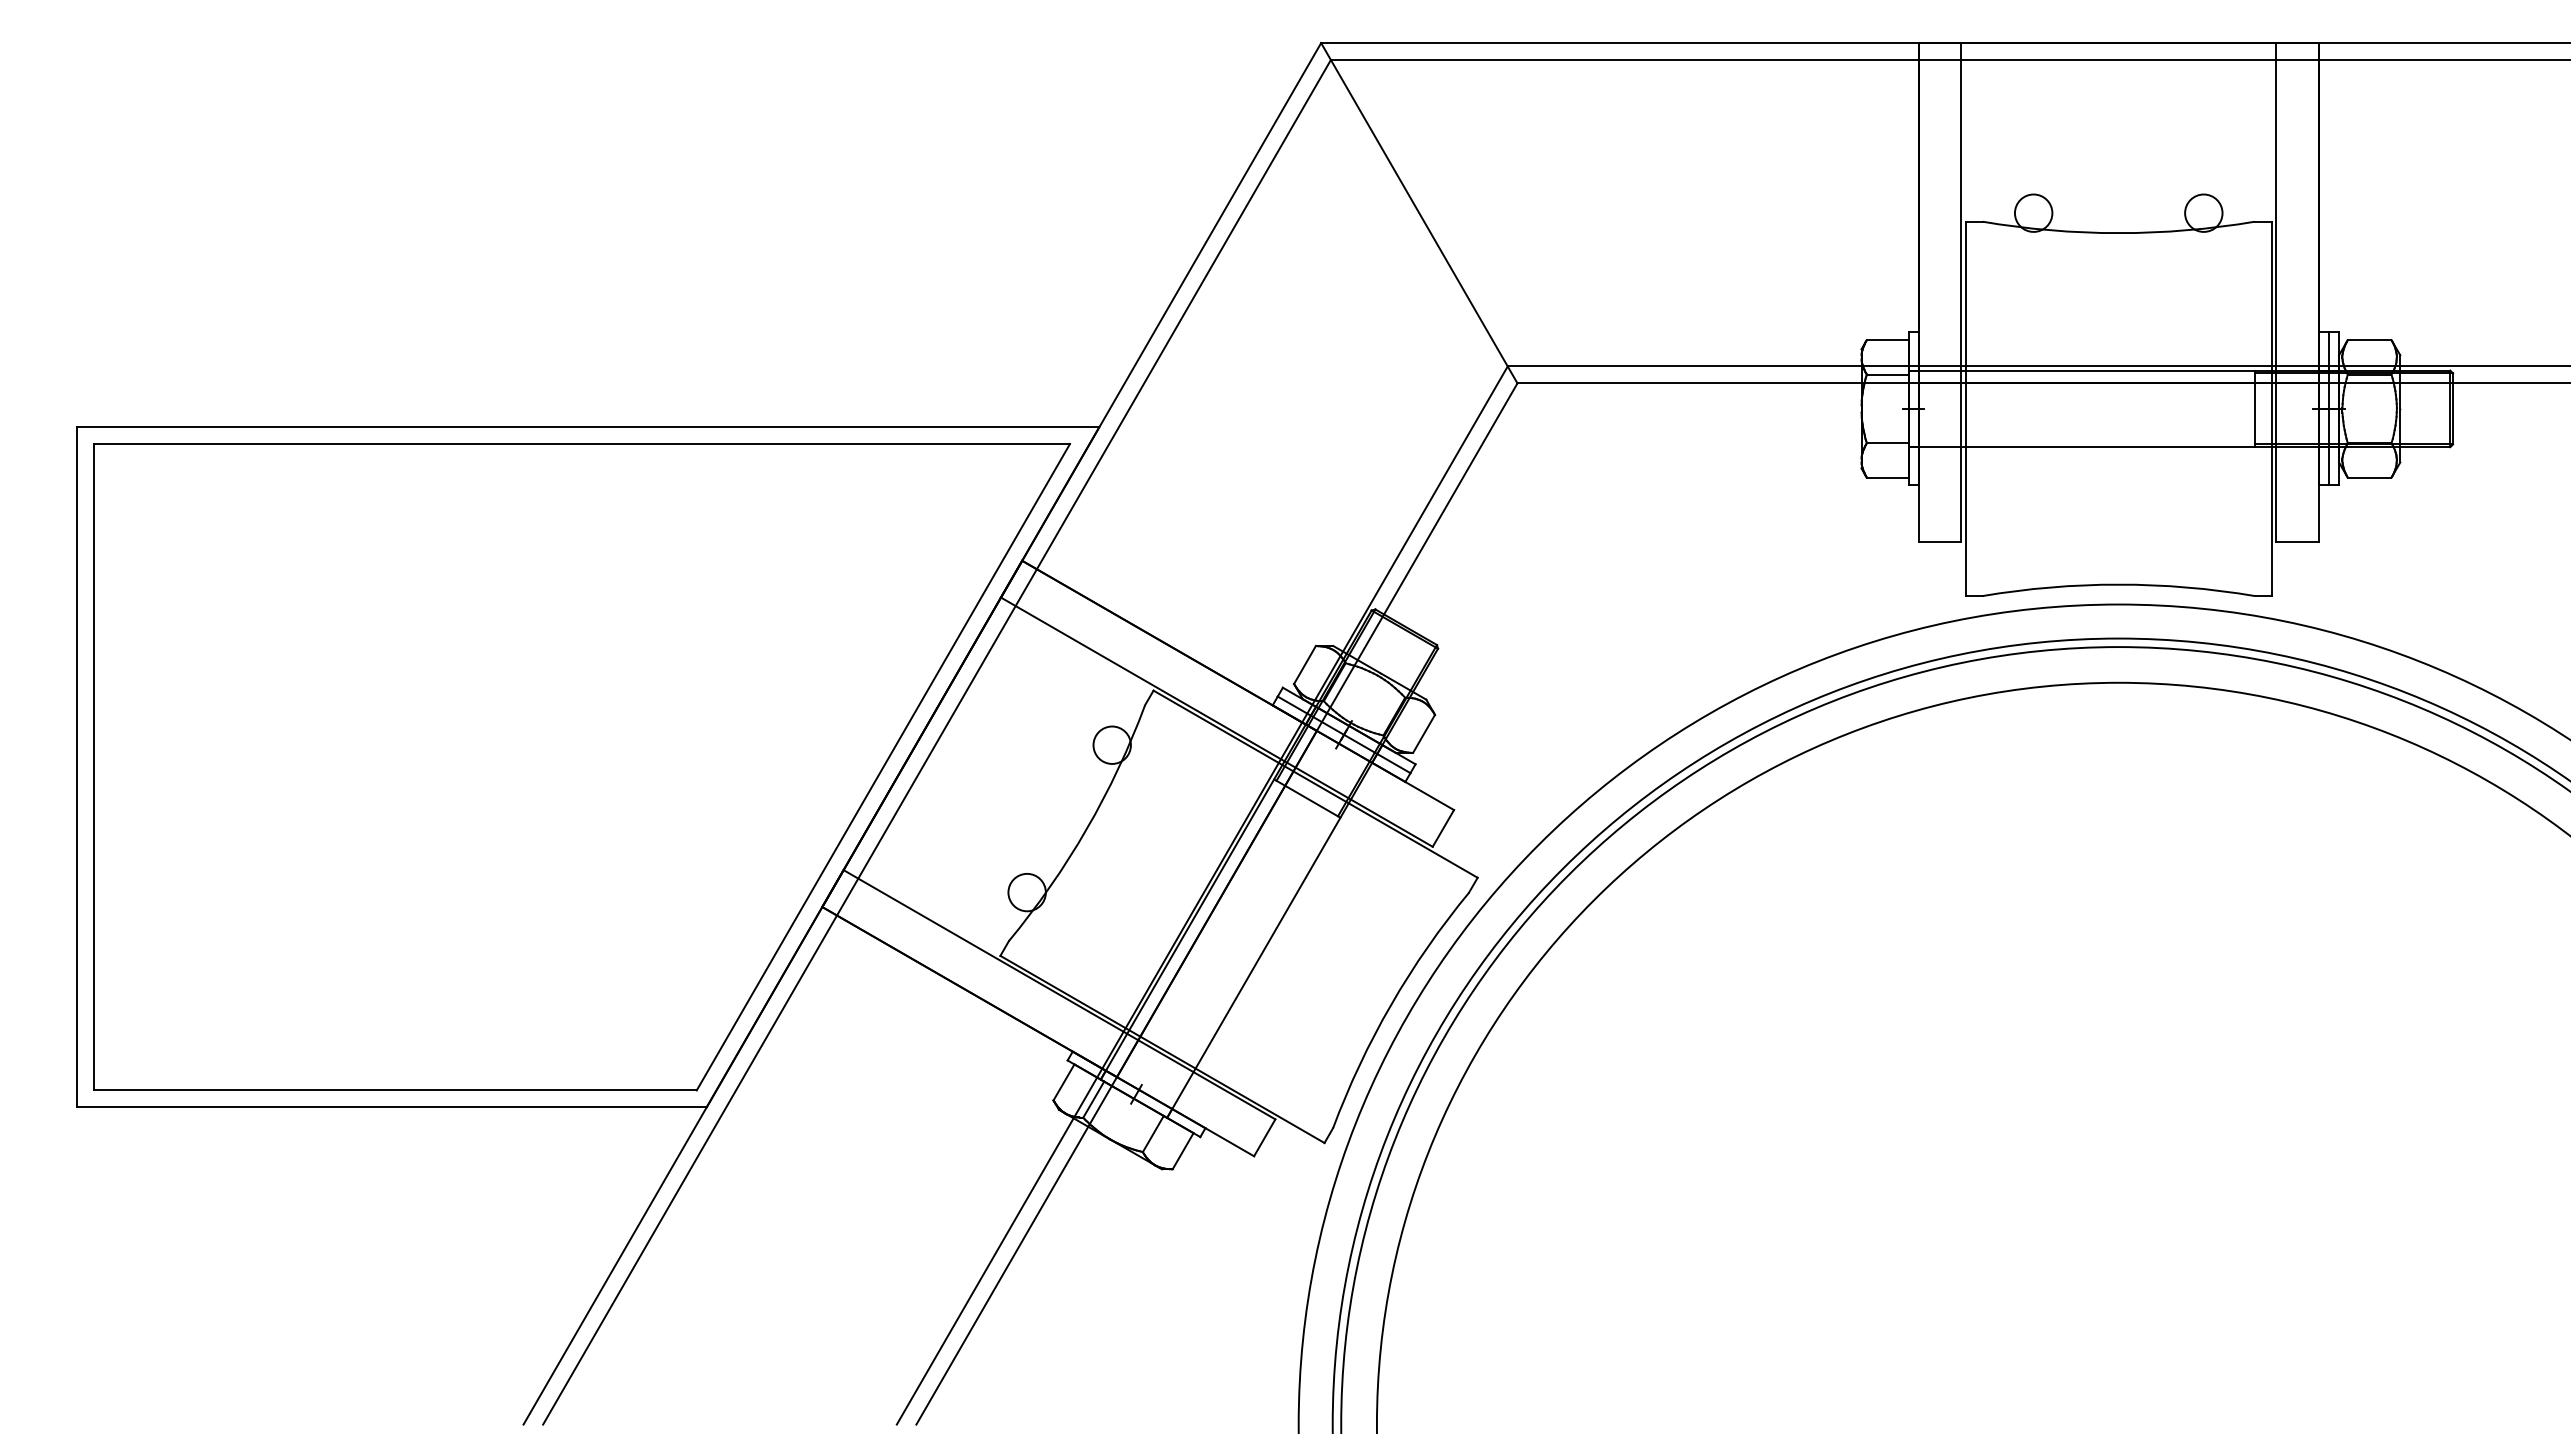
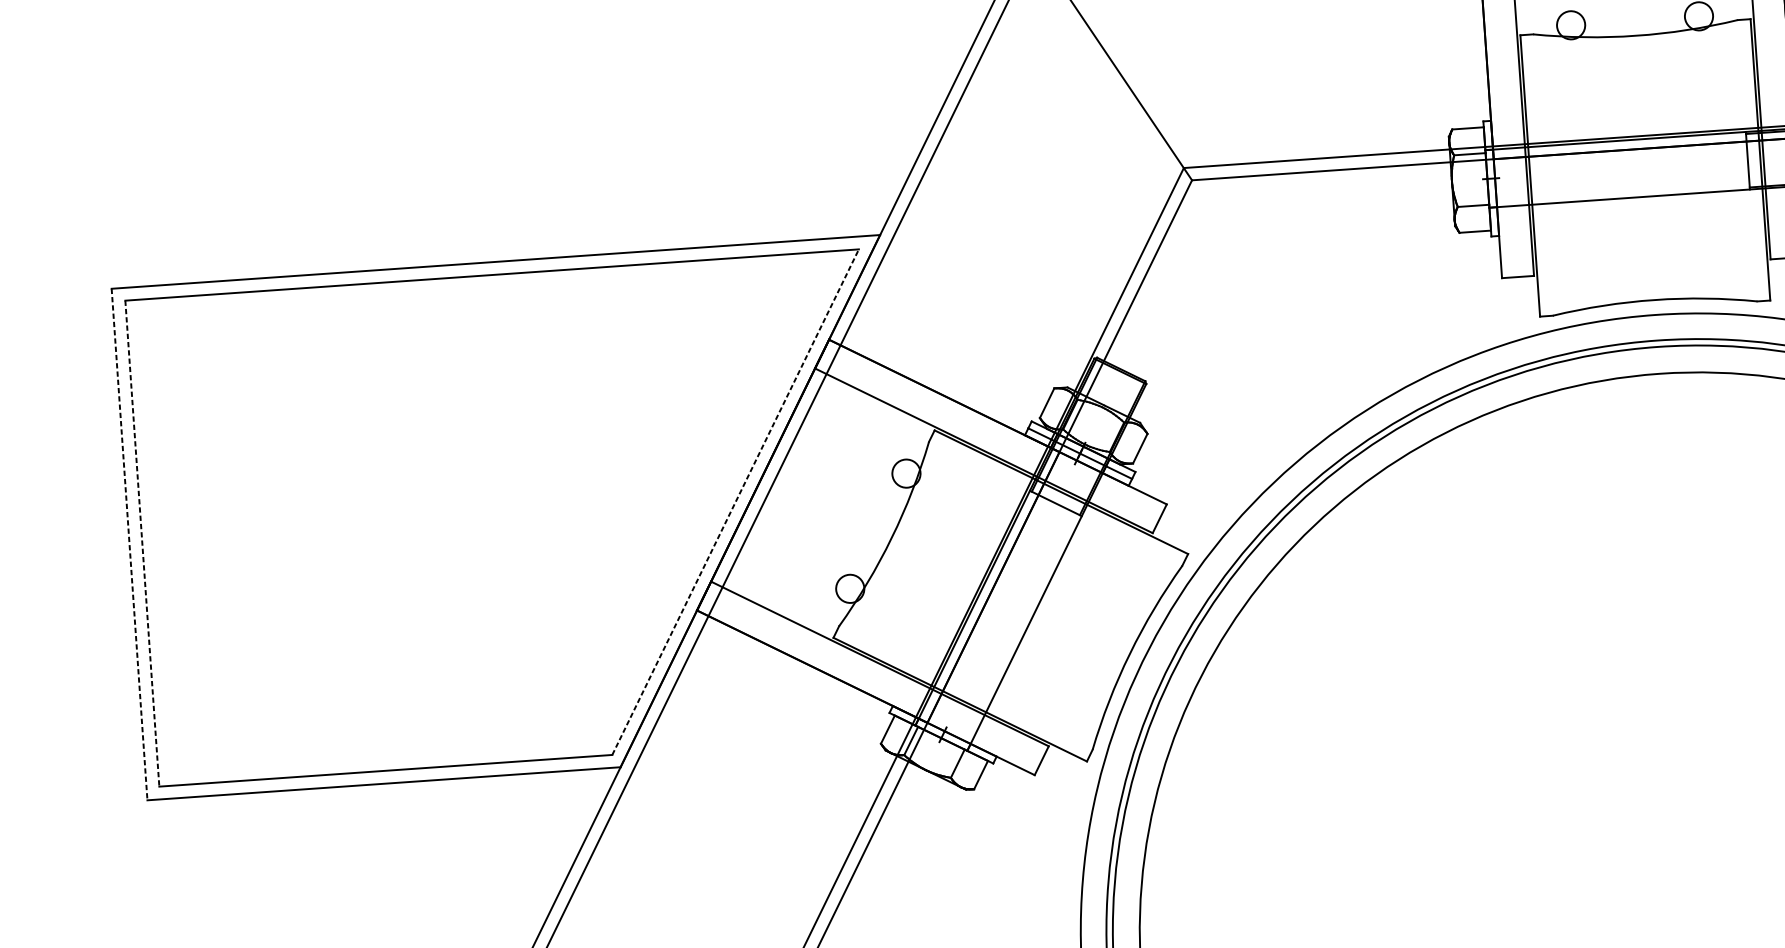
line: (883, 766) -> (735, 501), solid -> dashed
line: (77, 767) -> (129, 544), solid -> dashed
line: (94, 767) -> (142, 543), solid -> dashed

